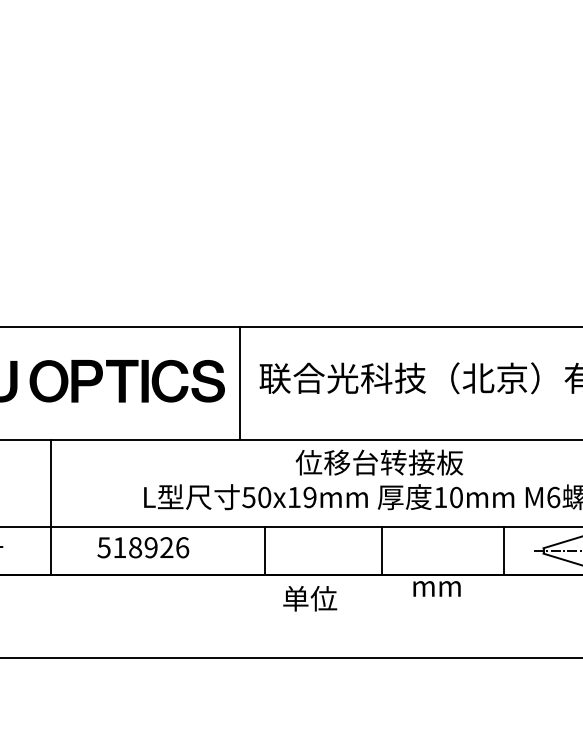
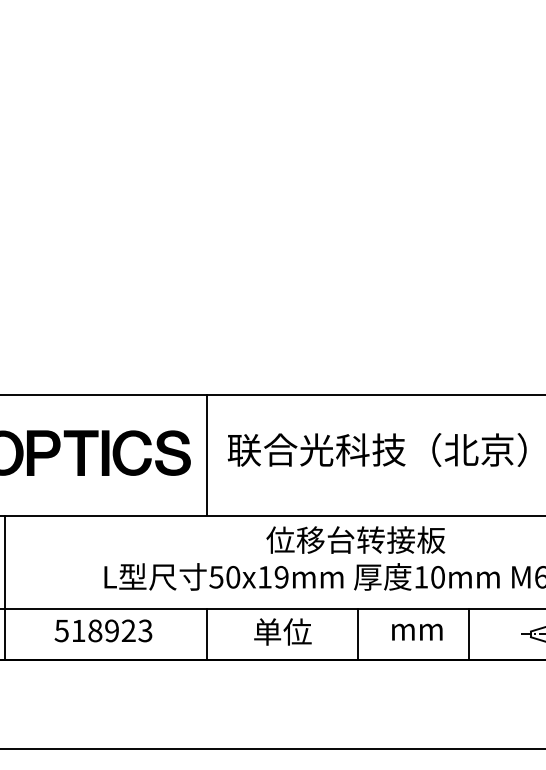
text: (182, 547) -> (145, 630), 518926 -> 518923
line: (265, 550) -> (207, 633), moved
line: (503, 550) -> (469, 633), moved
text: (436, 588) -> (416, 631), moved
text: (310, 598) -> (283, 631), moved

